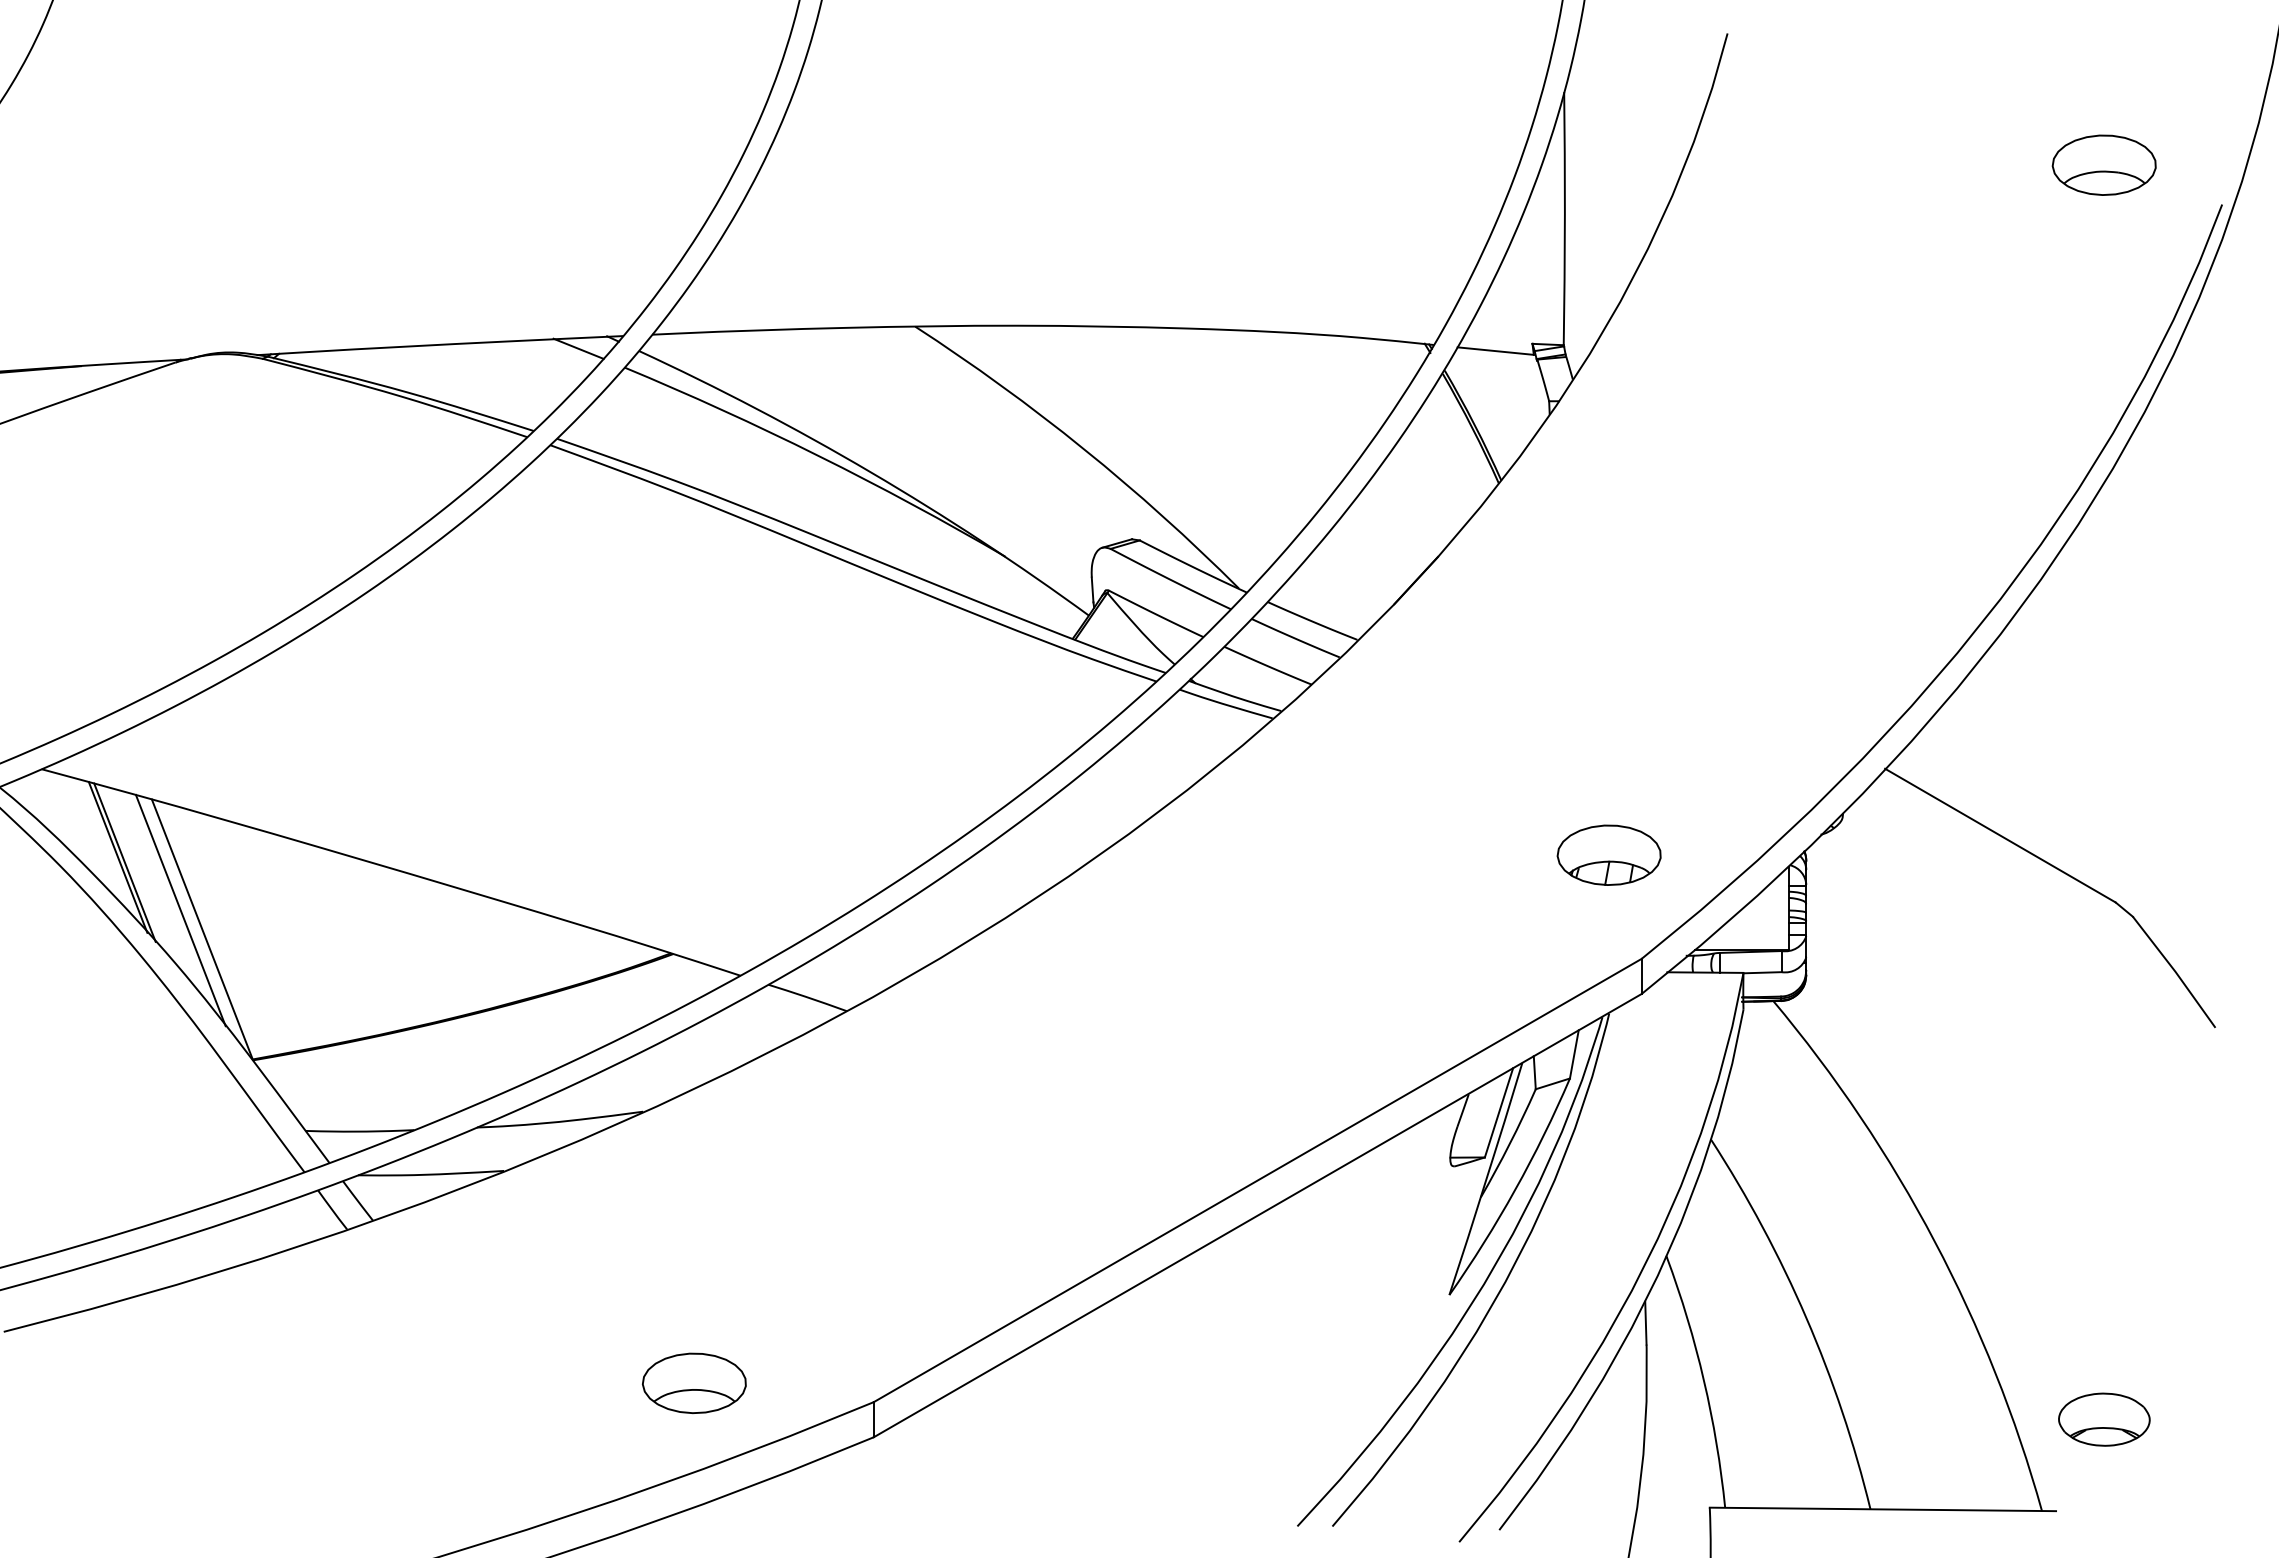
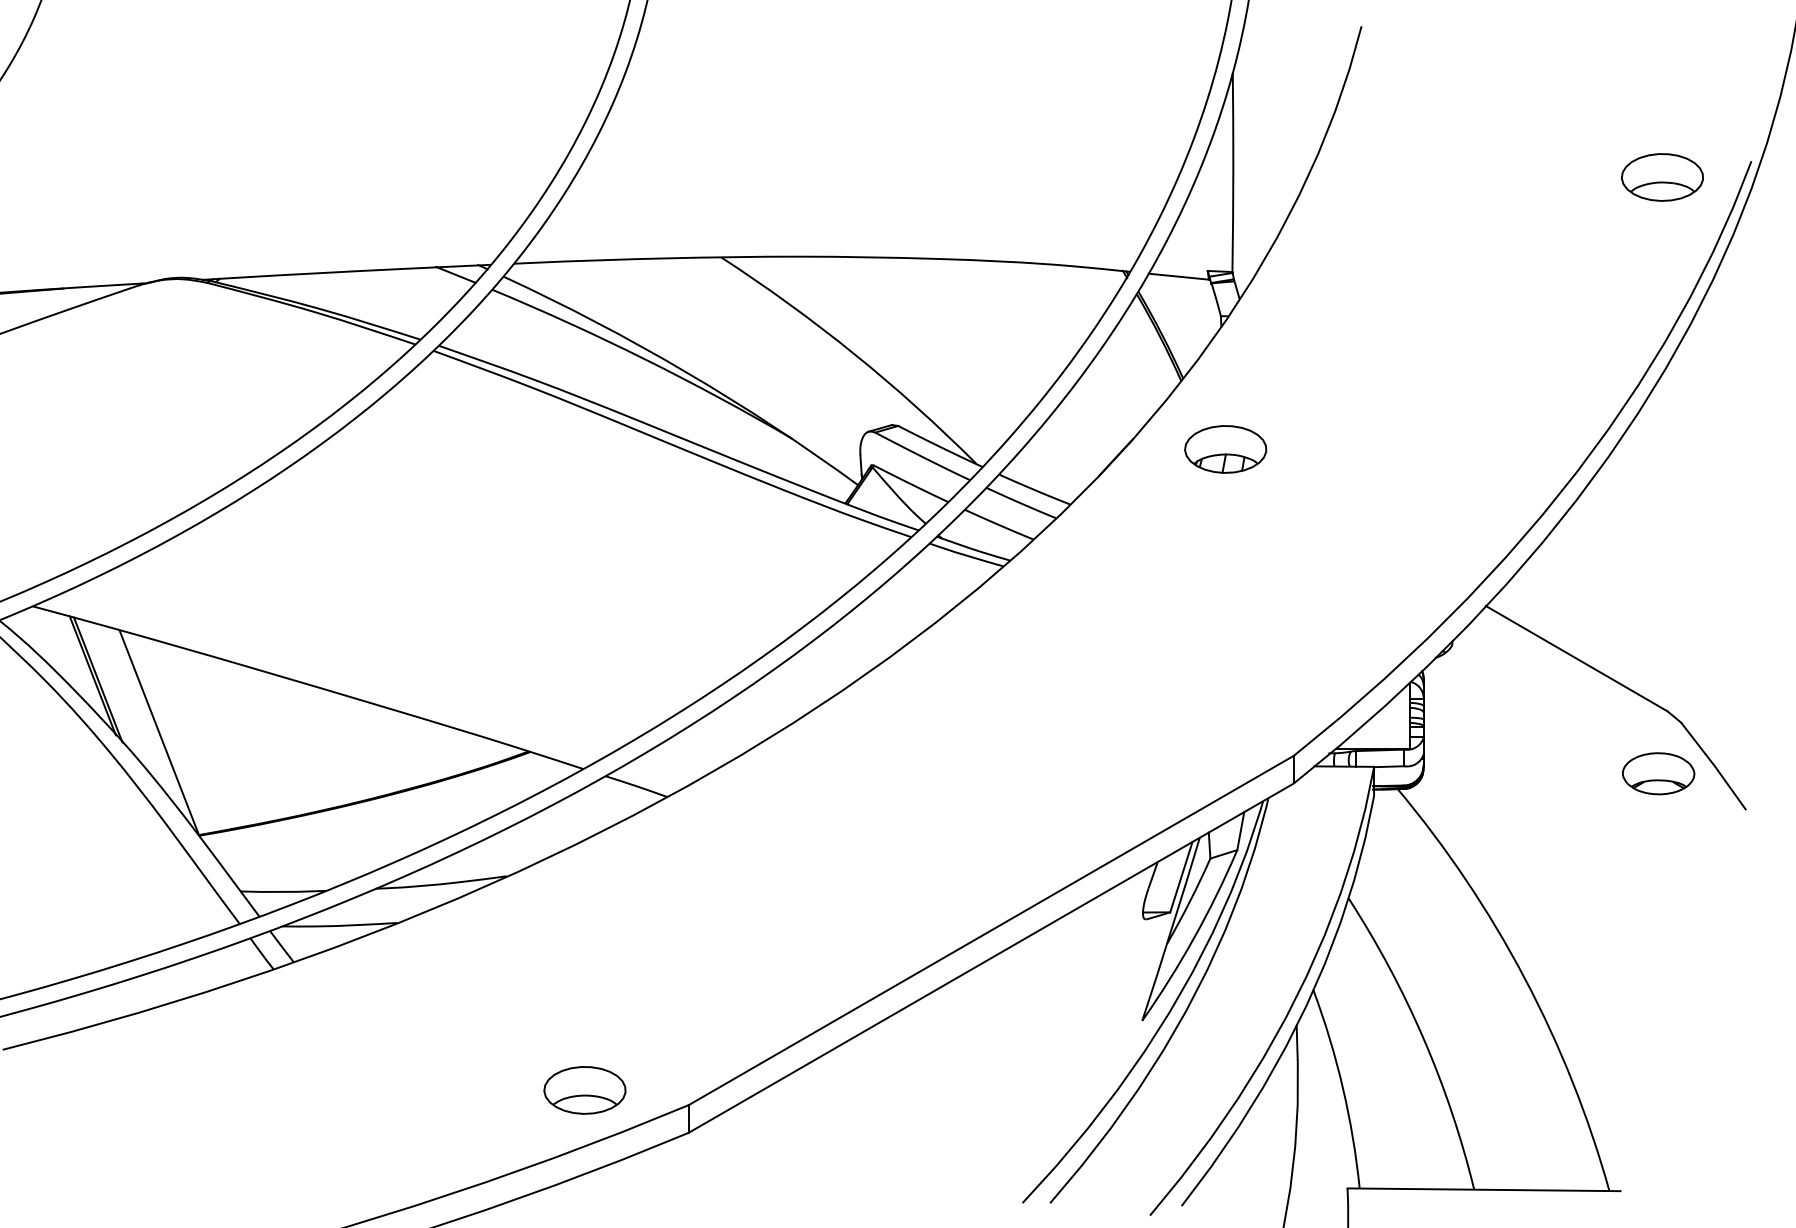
part: (2103, 164) -> (1661, 176), moved
part: (1608, 854) -> (1225, 448), moved
line: (180, 910) -> (142, 717), removed
part: (694, 1383) -> (585, 1090), moved
part: (2104, 1419) -> (1658, 773), moved

